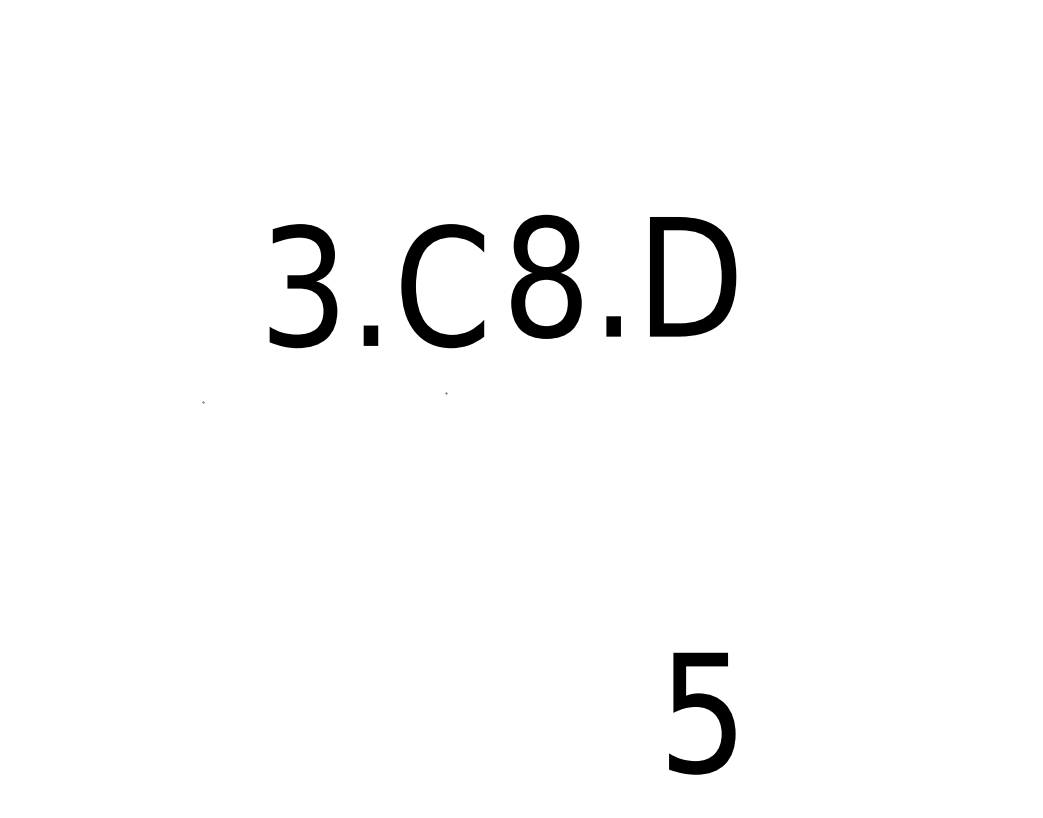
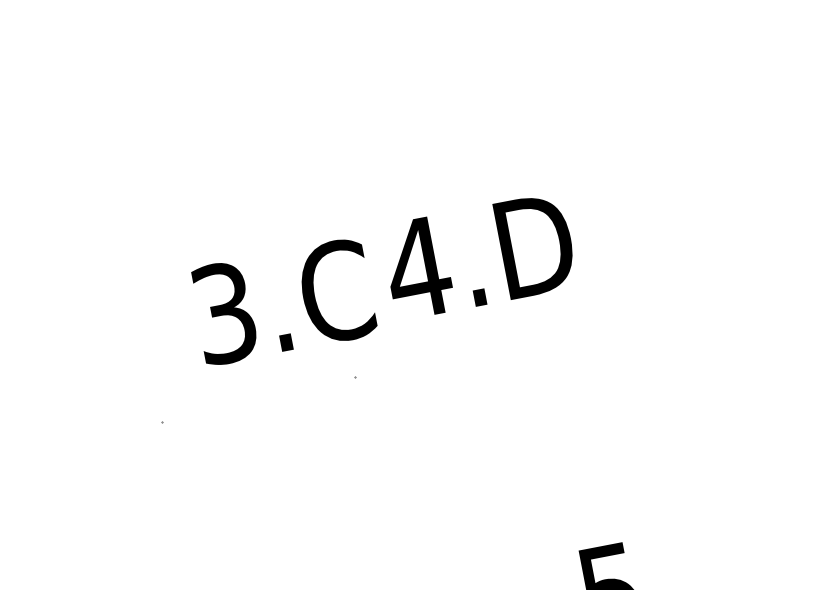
text: (545, 276) -> (417, 267), 8.D -> 4.D

